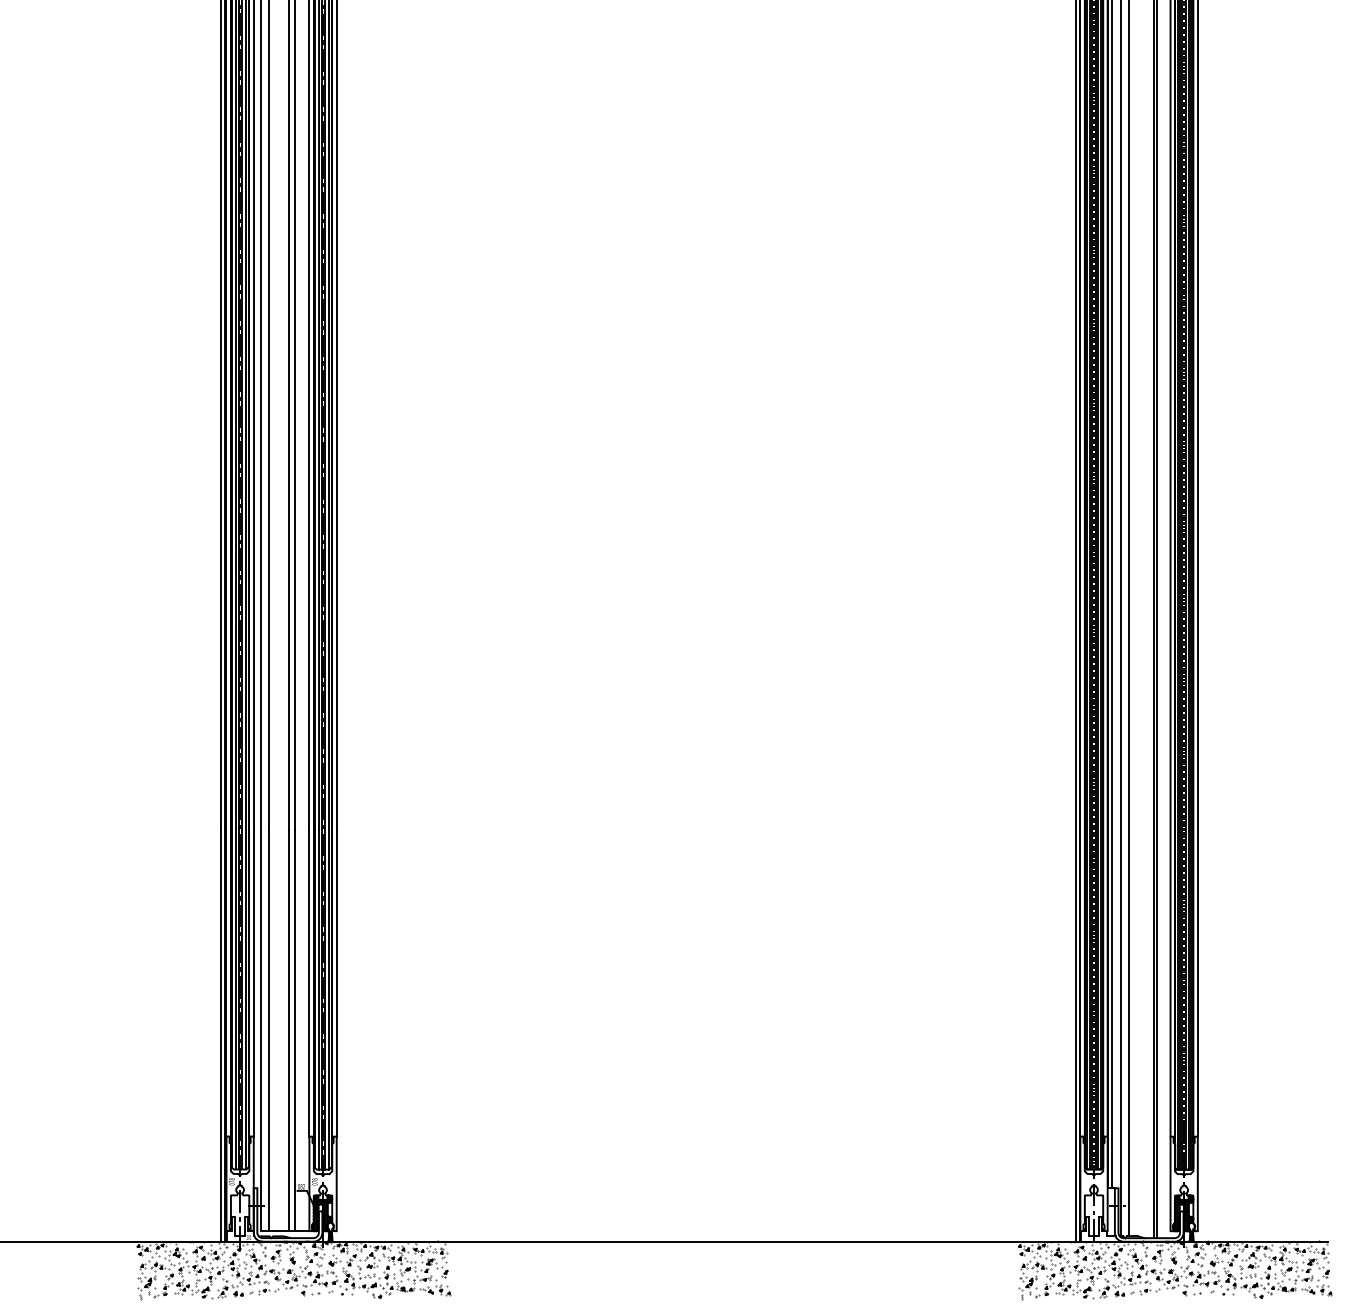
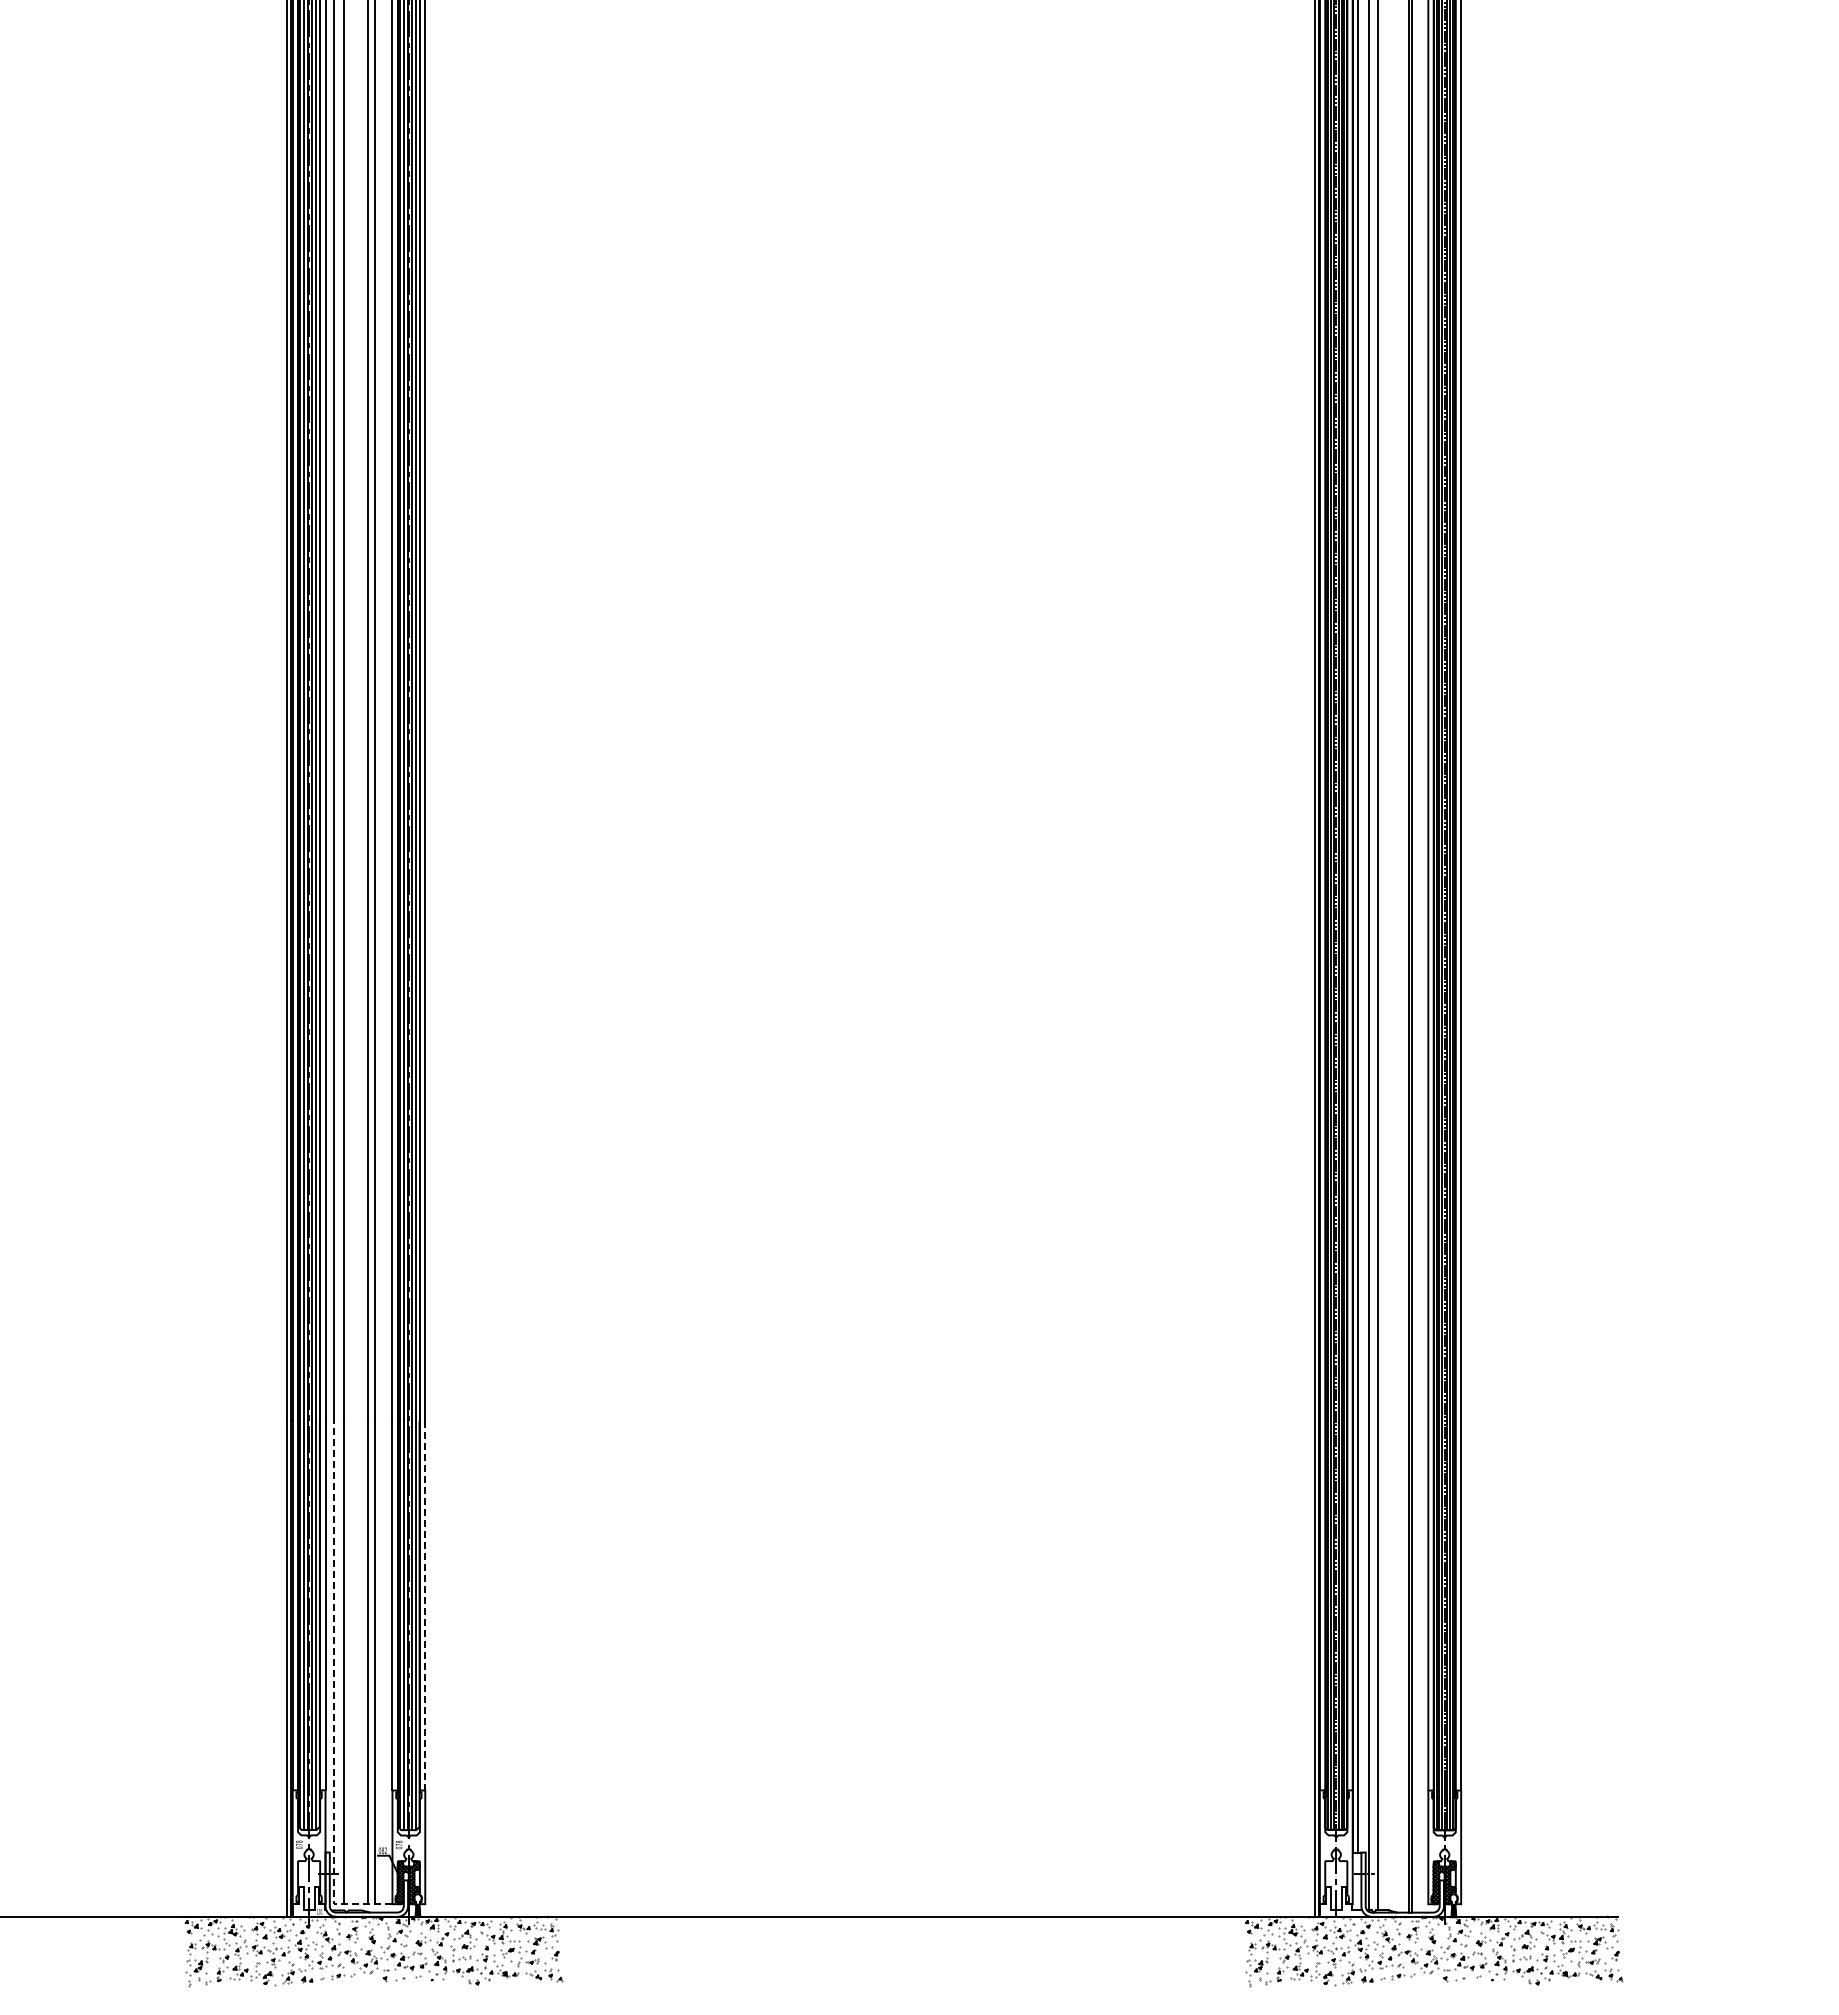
line: (336, 982) -> (425, 1605), solid -> dashed
line: (261, 1055) -> (334, 1692), solid -> dashed

